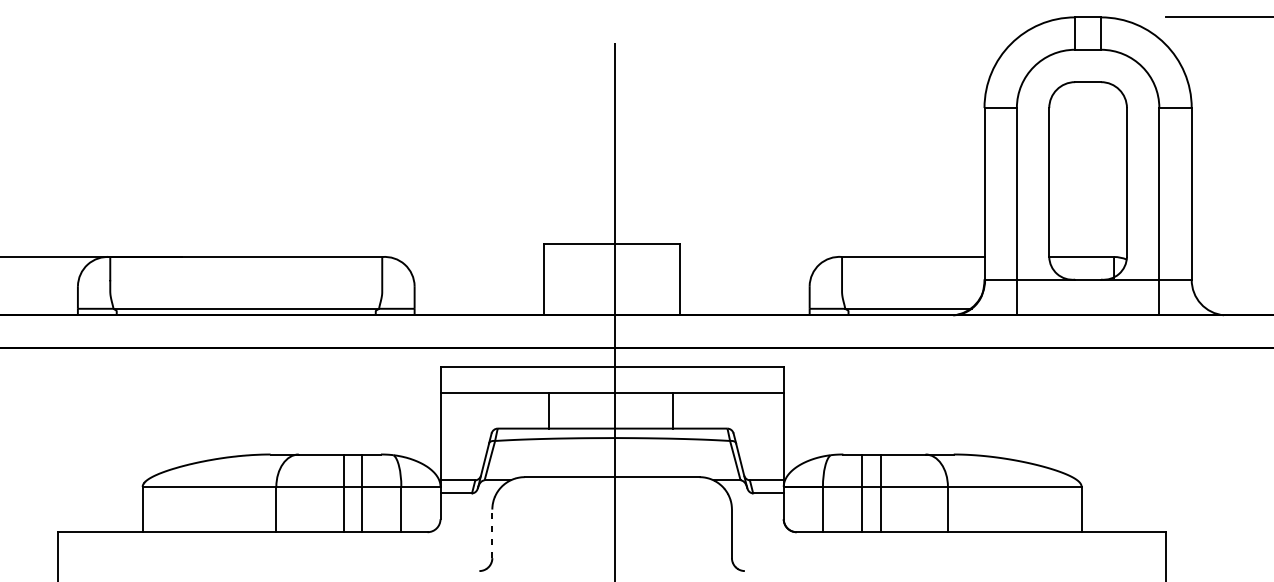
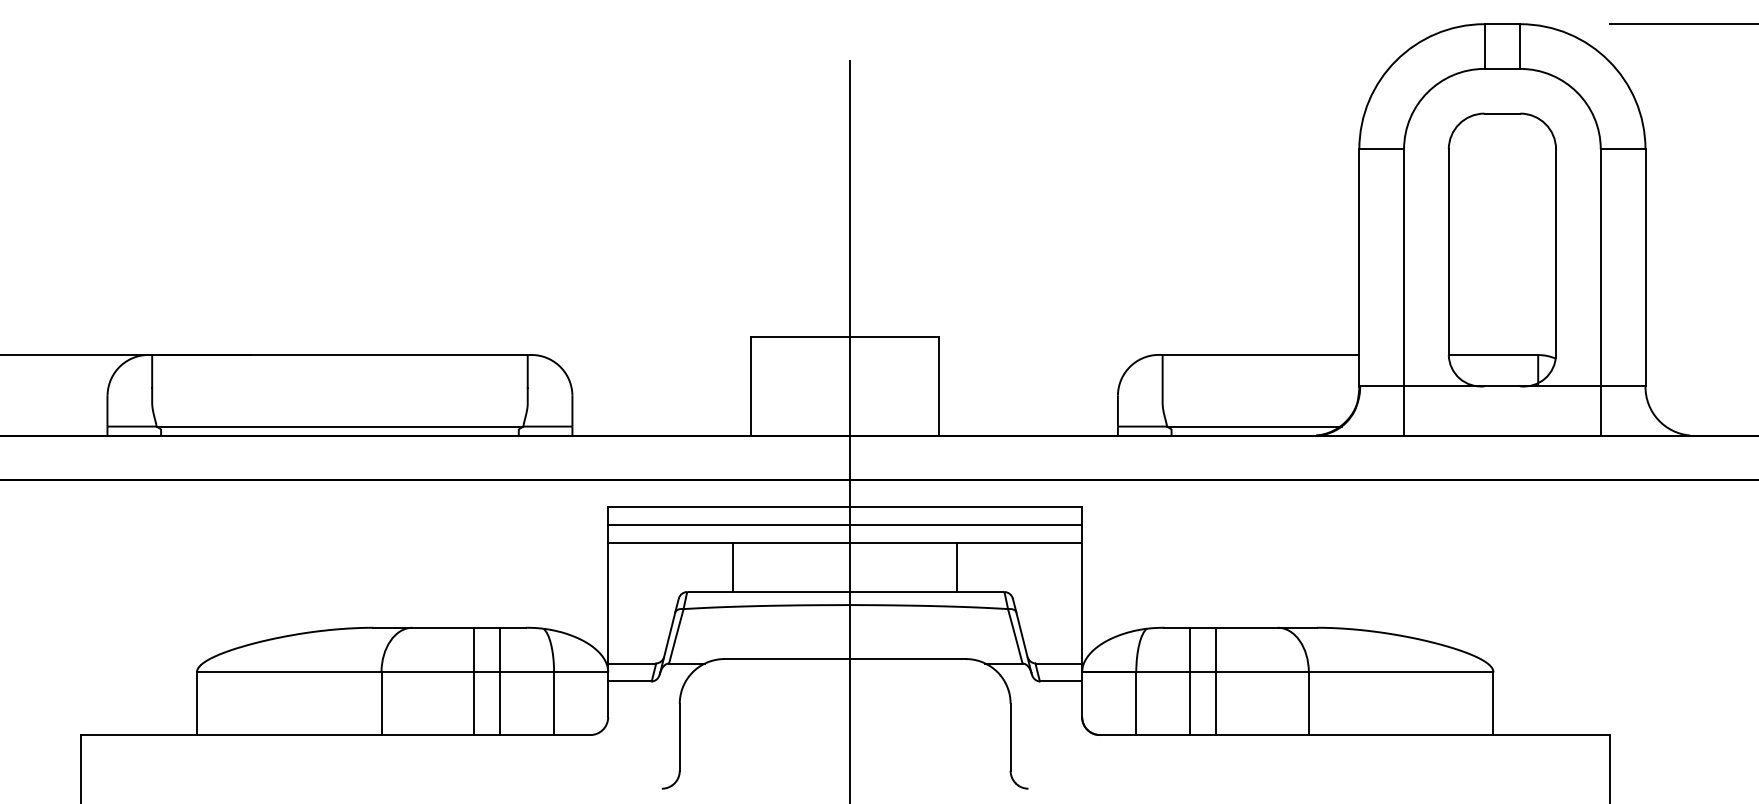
line: (612, 379) -> (845, 524), added
line: (549, 410) -> (733, 567), moved
line: (672, 410) -> (956, 567), moved
line: (492, 533) -> (679, 737), dashed -> solid

